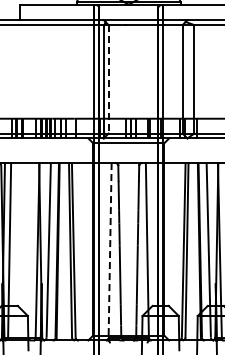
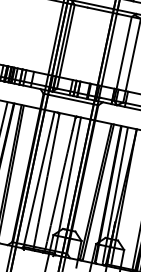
line: (108, 79) -> (65, 46), dashed -> solid
line: (110, 250) -> (39, 179), dashed -> solid

